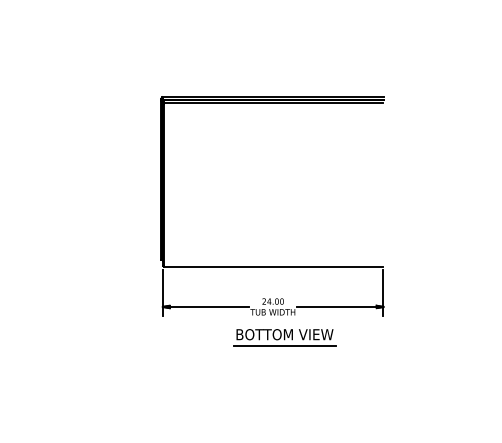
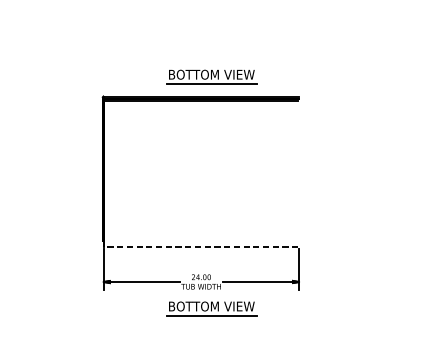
part: (284, 75) -> (211, 77), added
line: (273, 266) -> (201, 246), solid -> dashed

